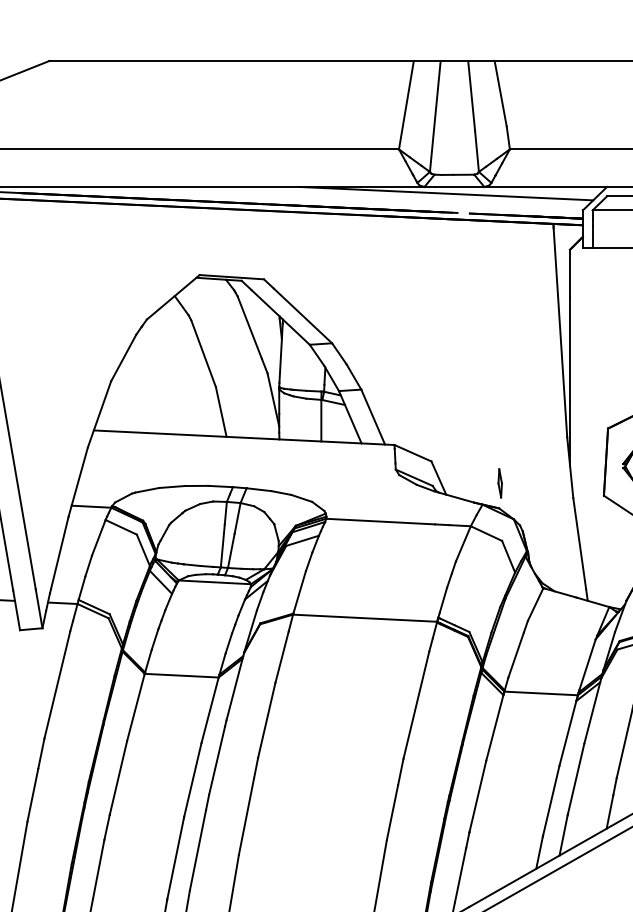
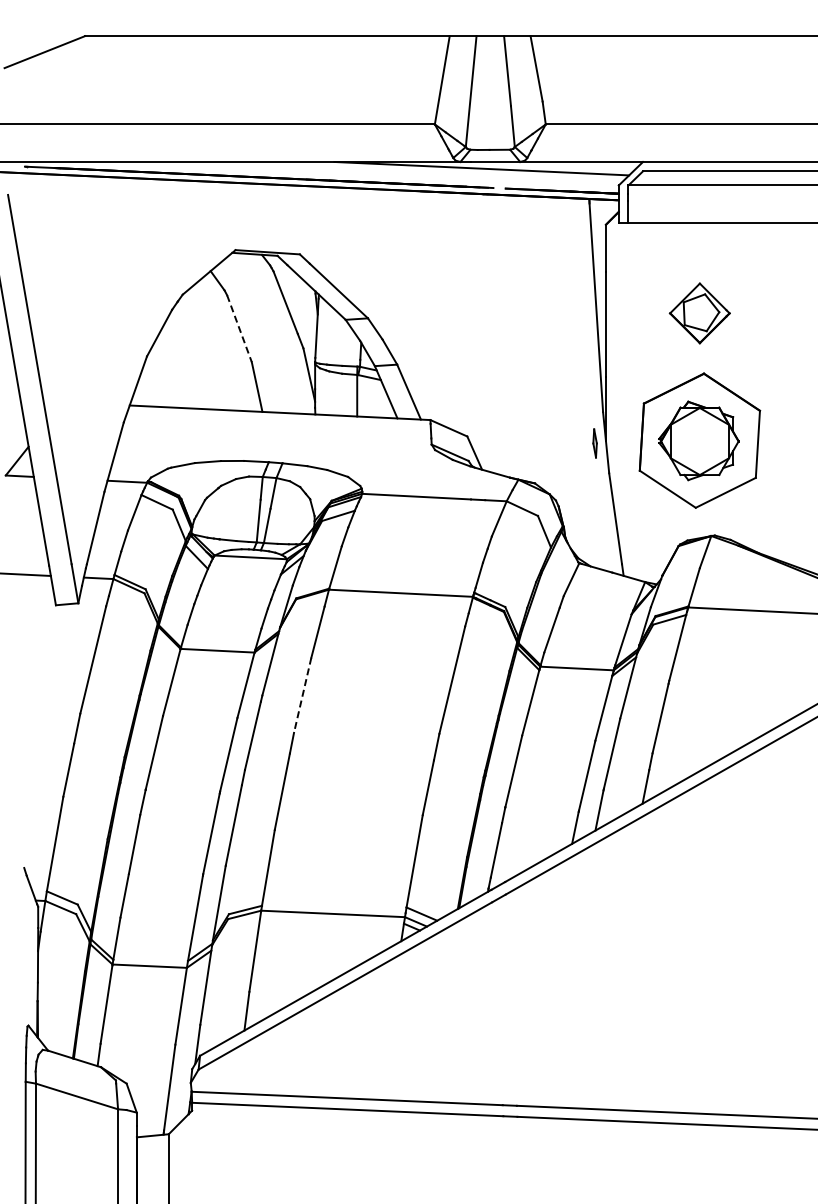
line: (203, 353) -> (239, 328), solid -> dashed
part: (499, 483) -> (594, 443), moved
line: (266, 720) -> (302, 695), solid -> dashed

